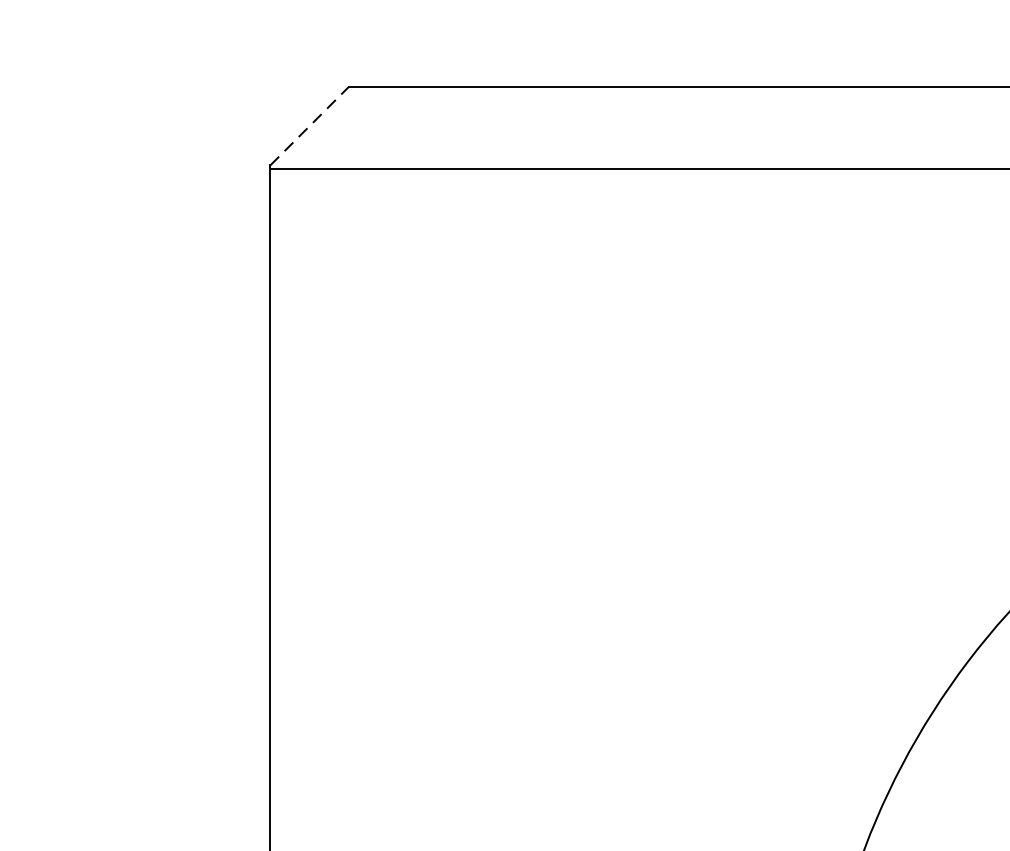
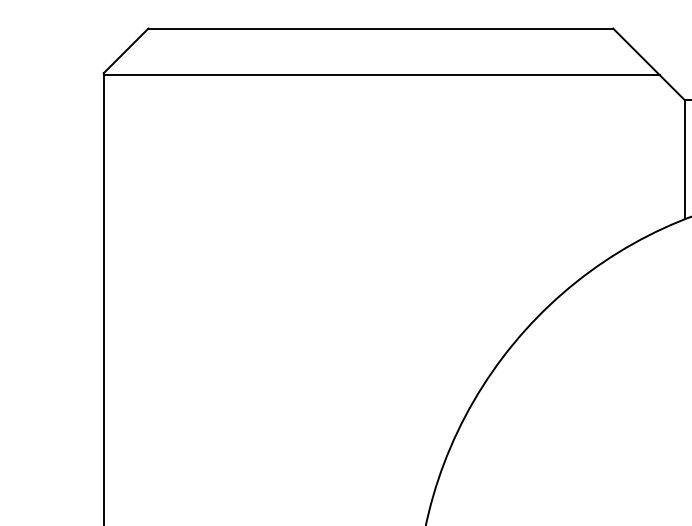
line: (310, 125) -> (126, 50), dashed -> solid

